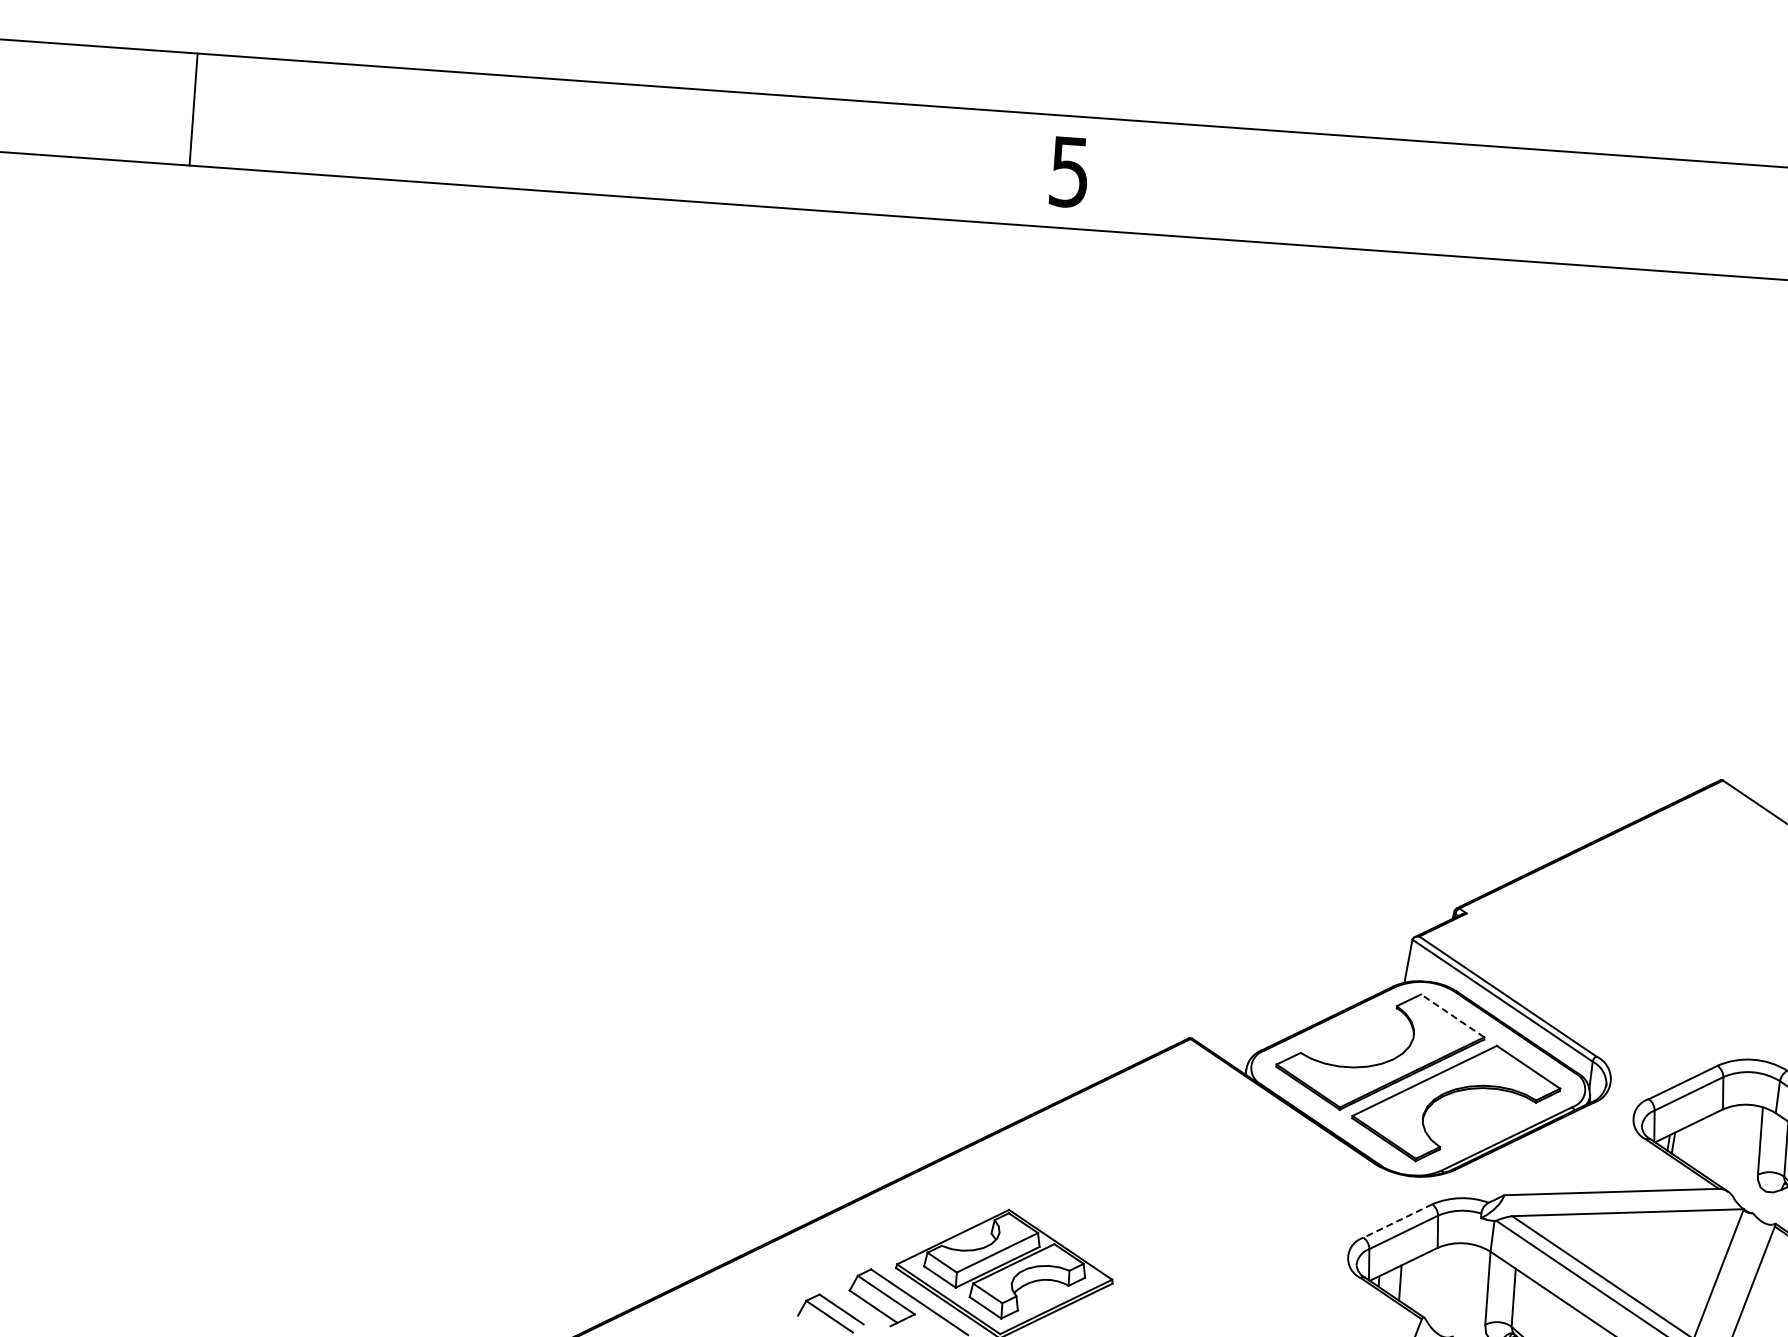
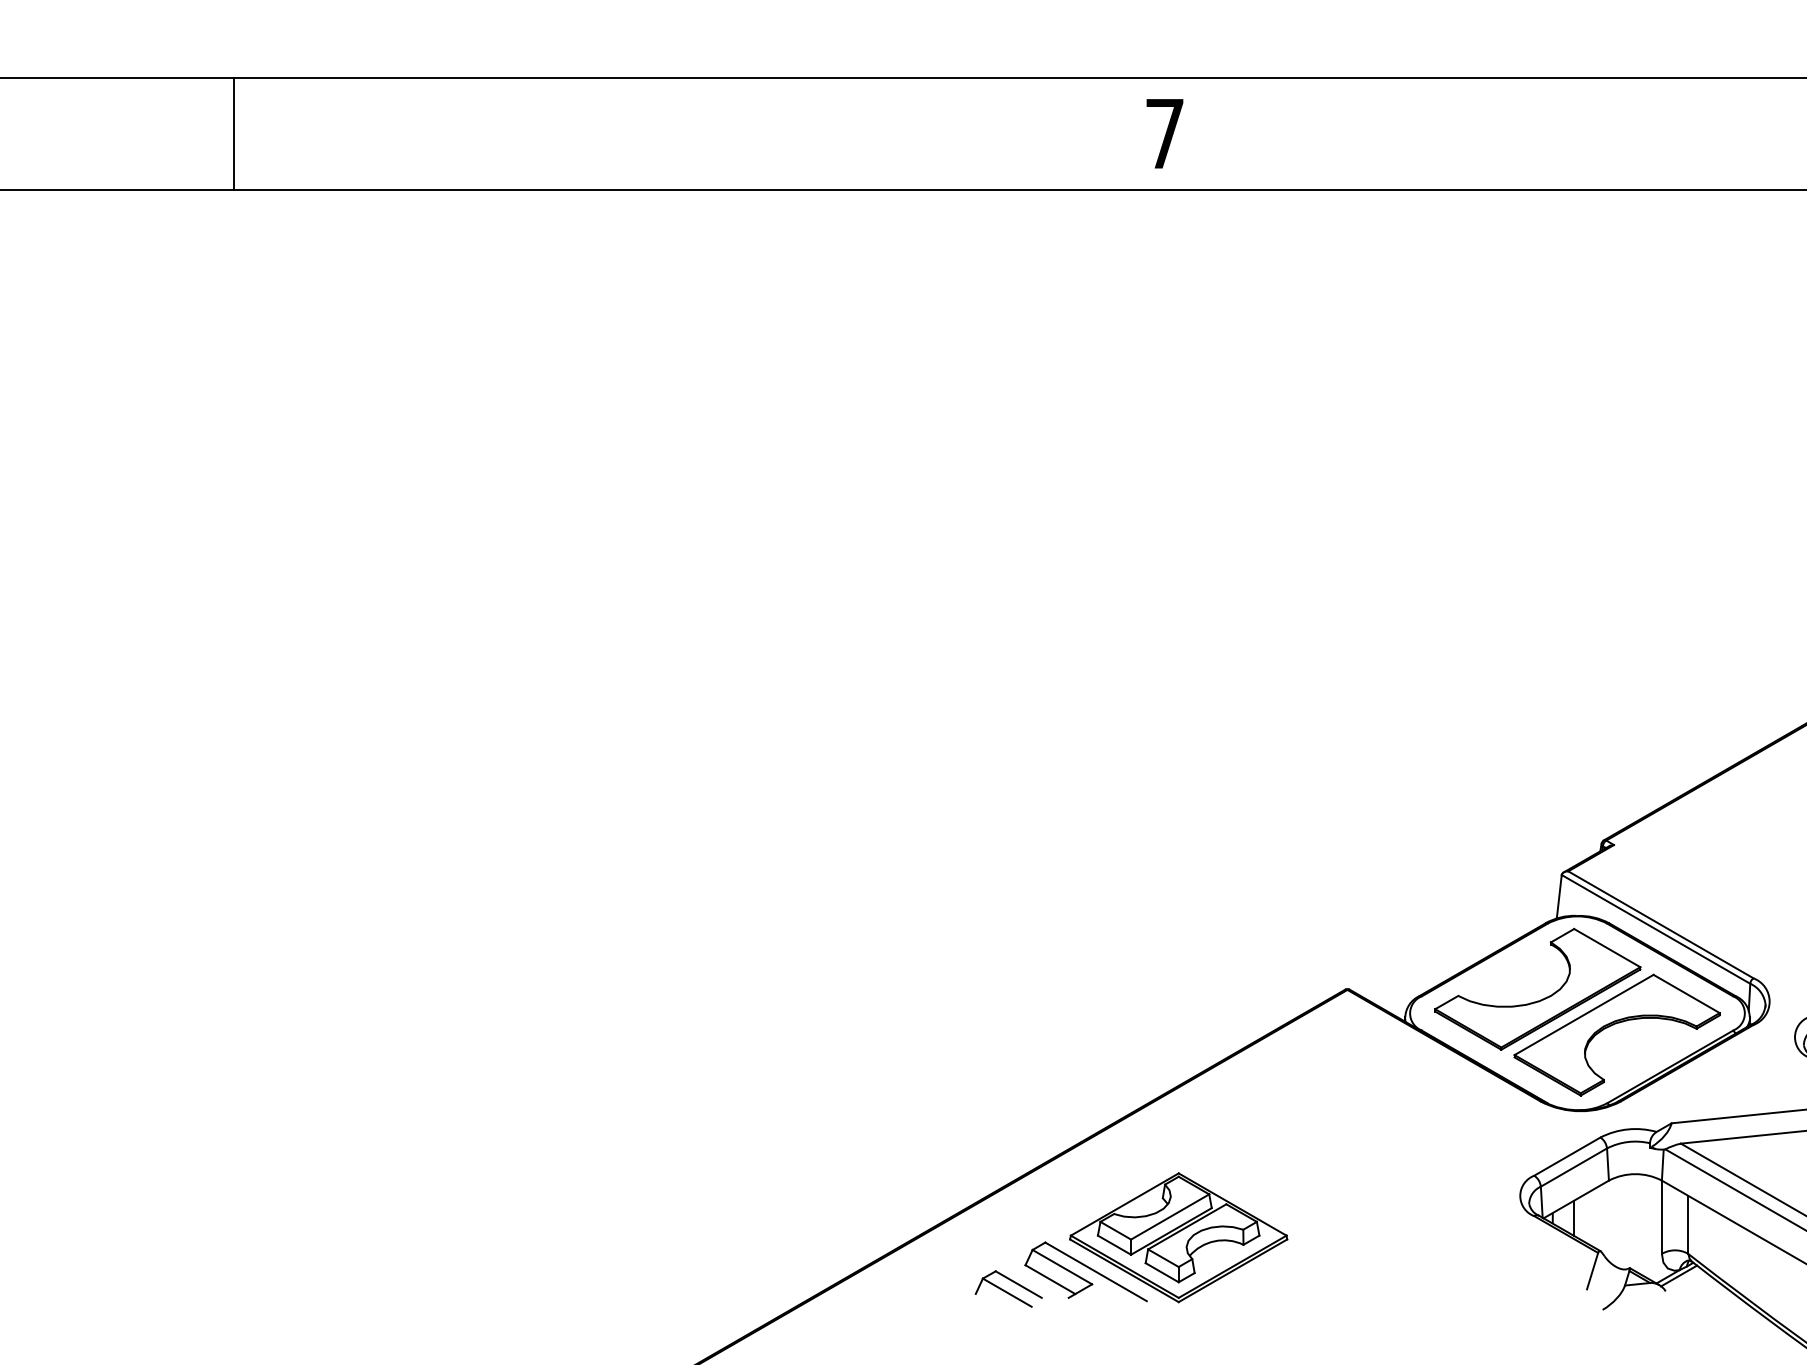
line: (193, 108) -> (233, 133), moved
text: (1069, 172) -> (1164, 134), 5 -> 7
line: (1451, 1015) -> (1606, 947), dashed -> solid
line: (1397, 1220) -> (1566, 1156), dashed -> solid

